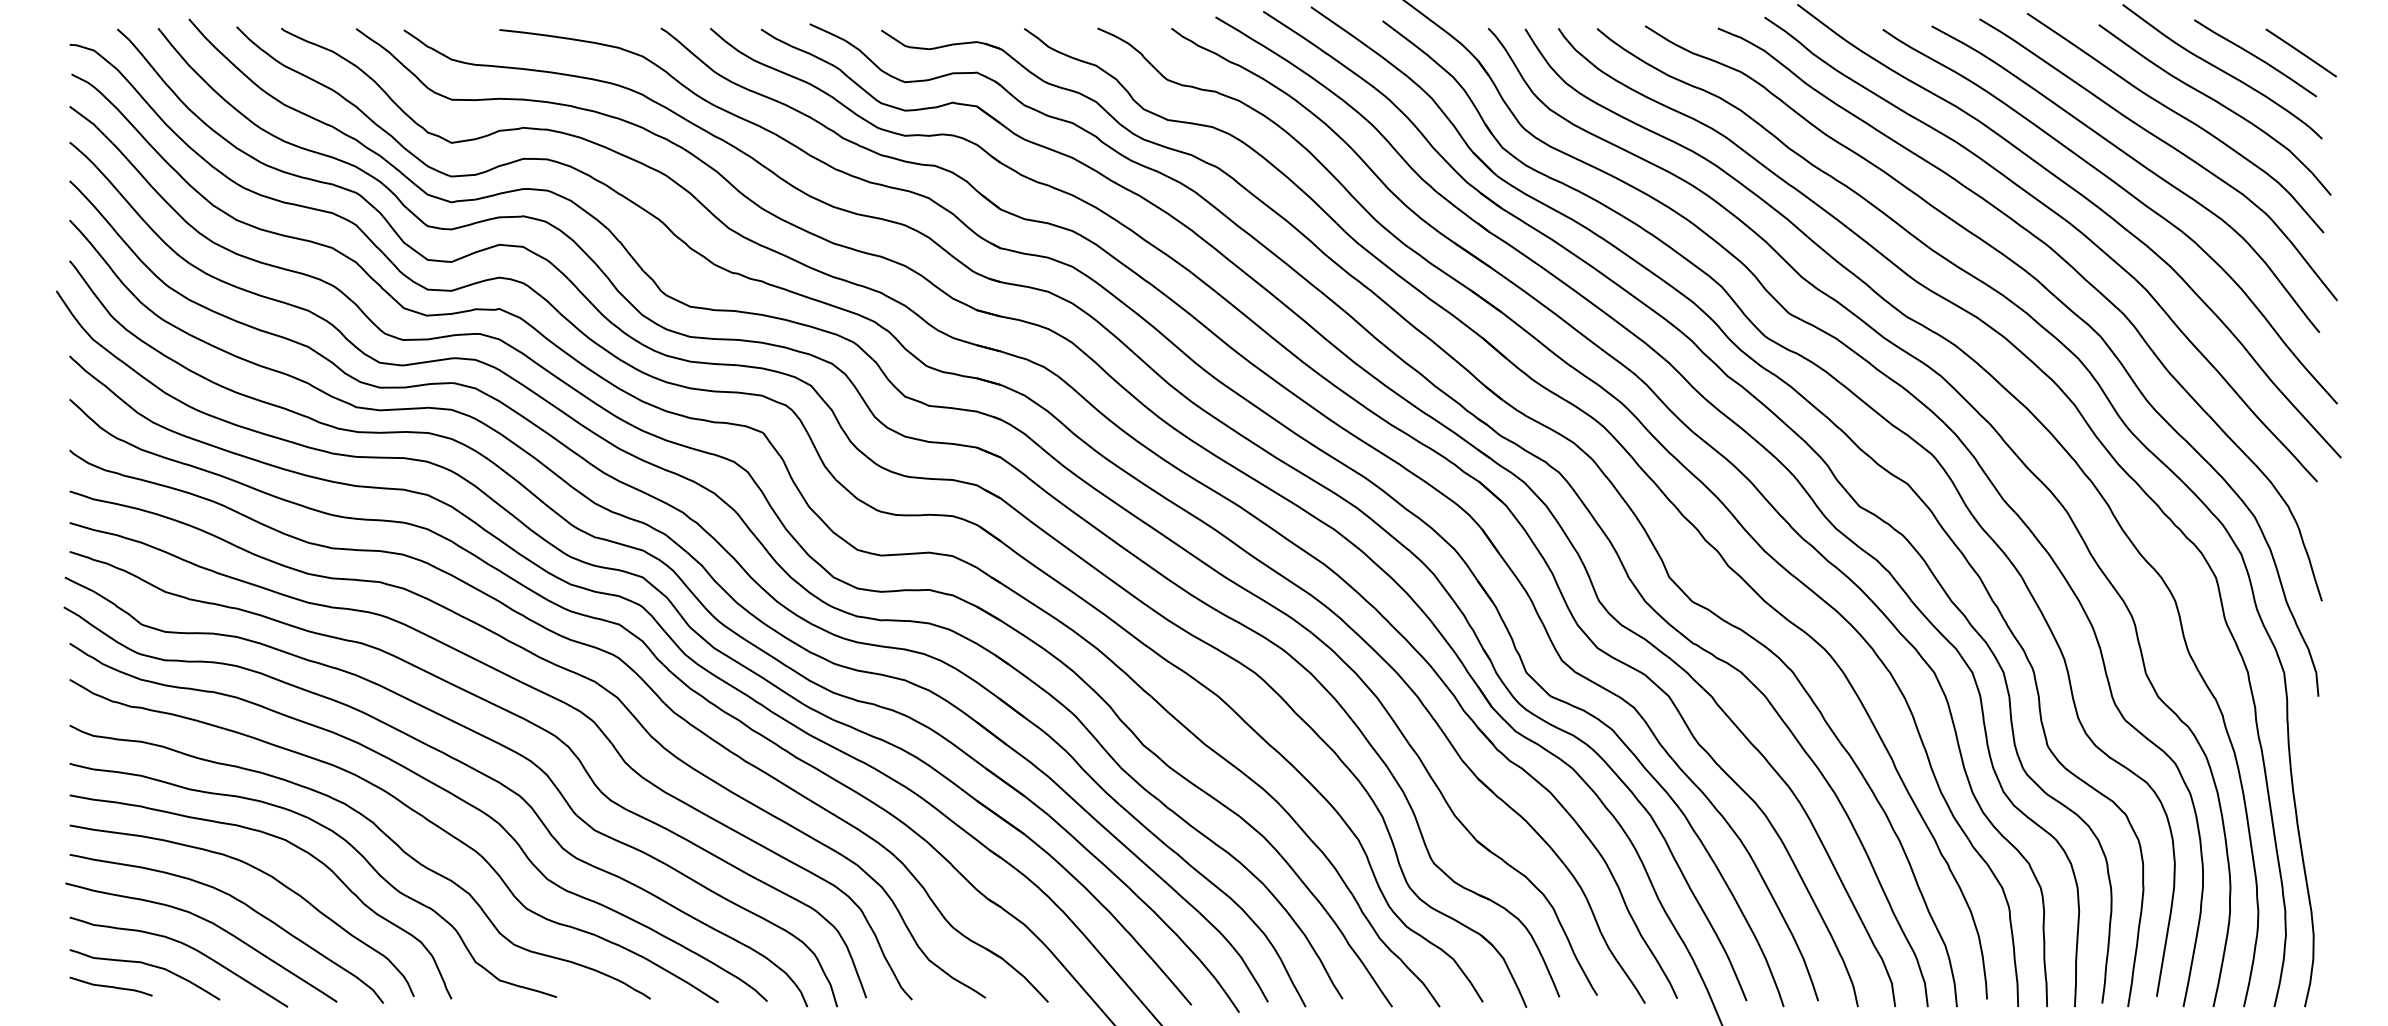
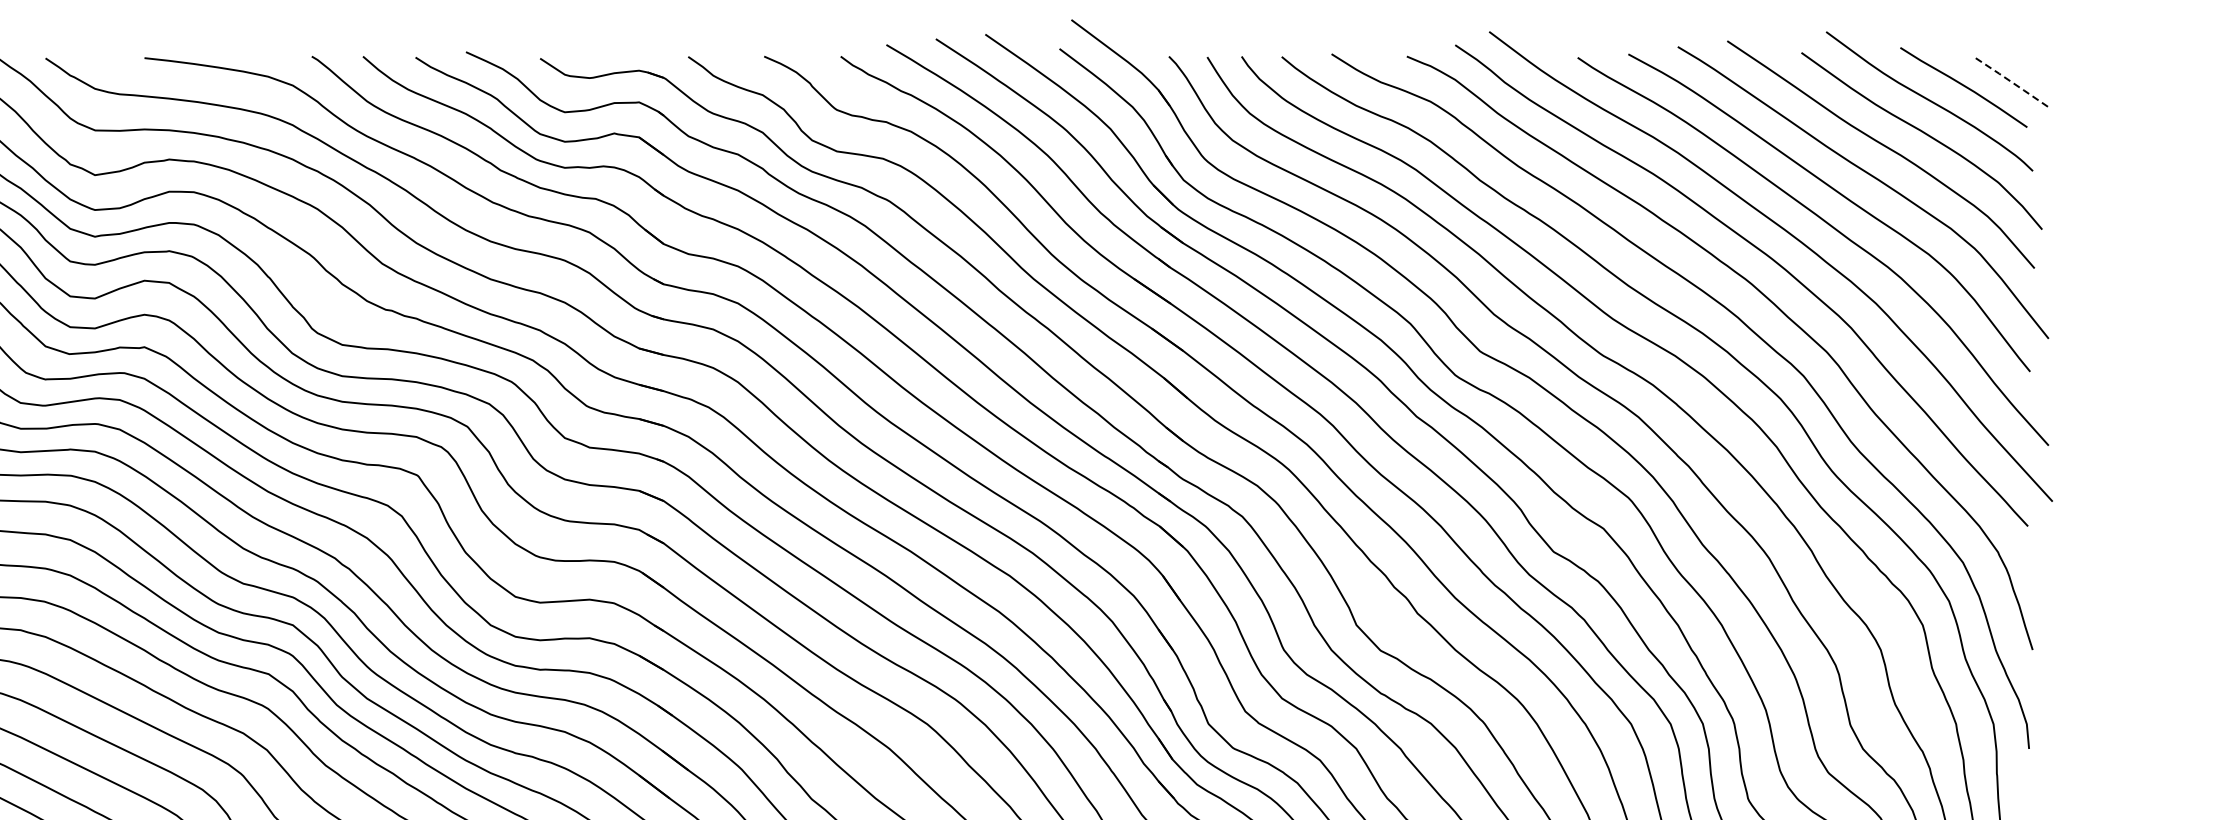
line: (2301, 52) -> (2011, 81), solid -> dashed

